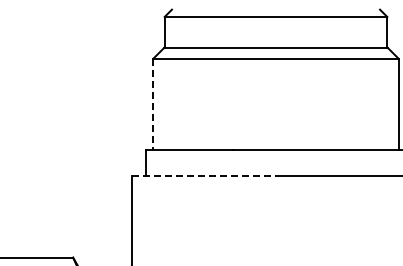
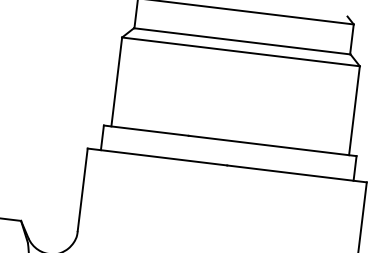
line: (153, 104) -> (116, 81), dashed -> solid
line: (204, 175) -> (158, 156), dashed -> solid

